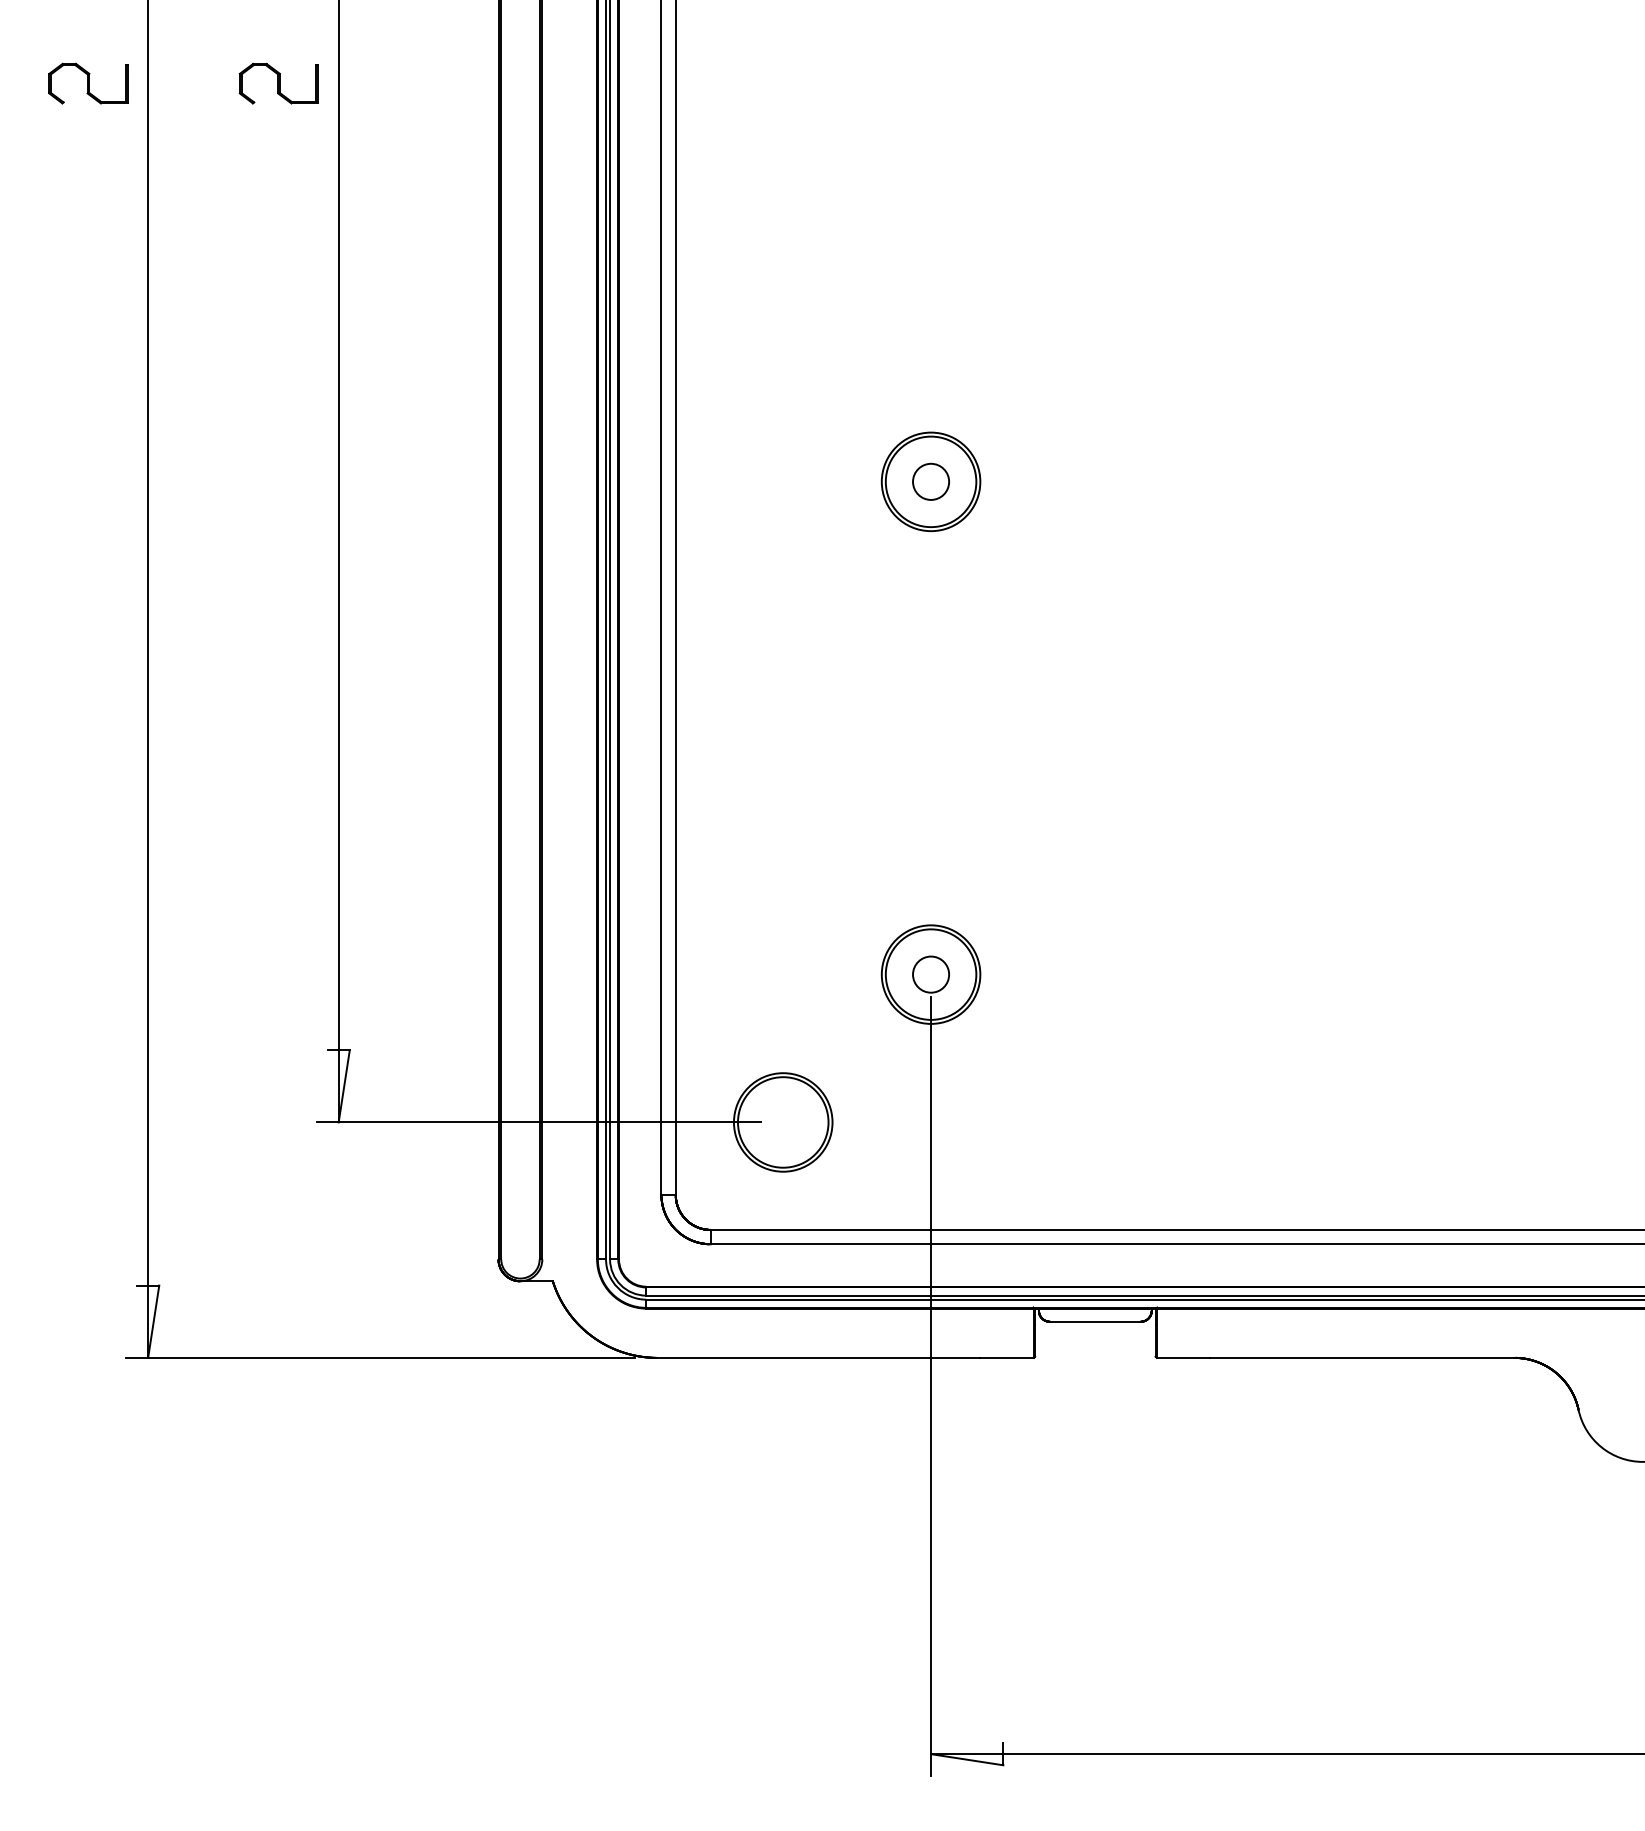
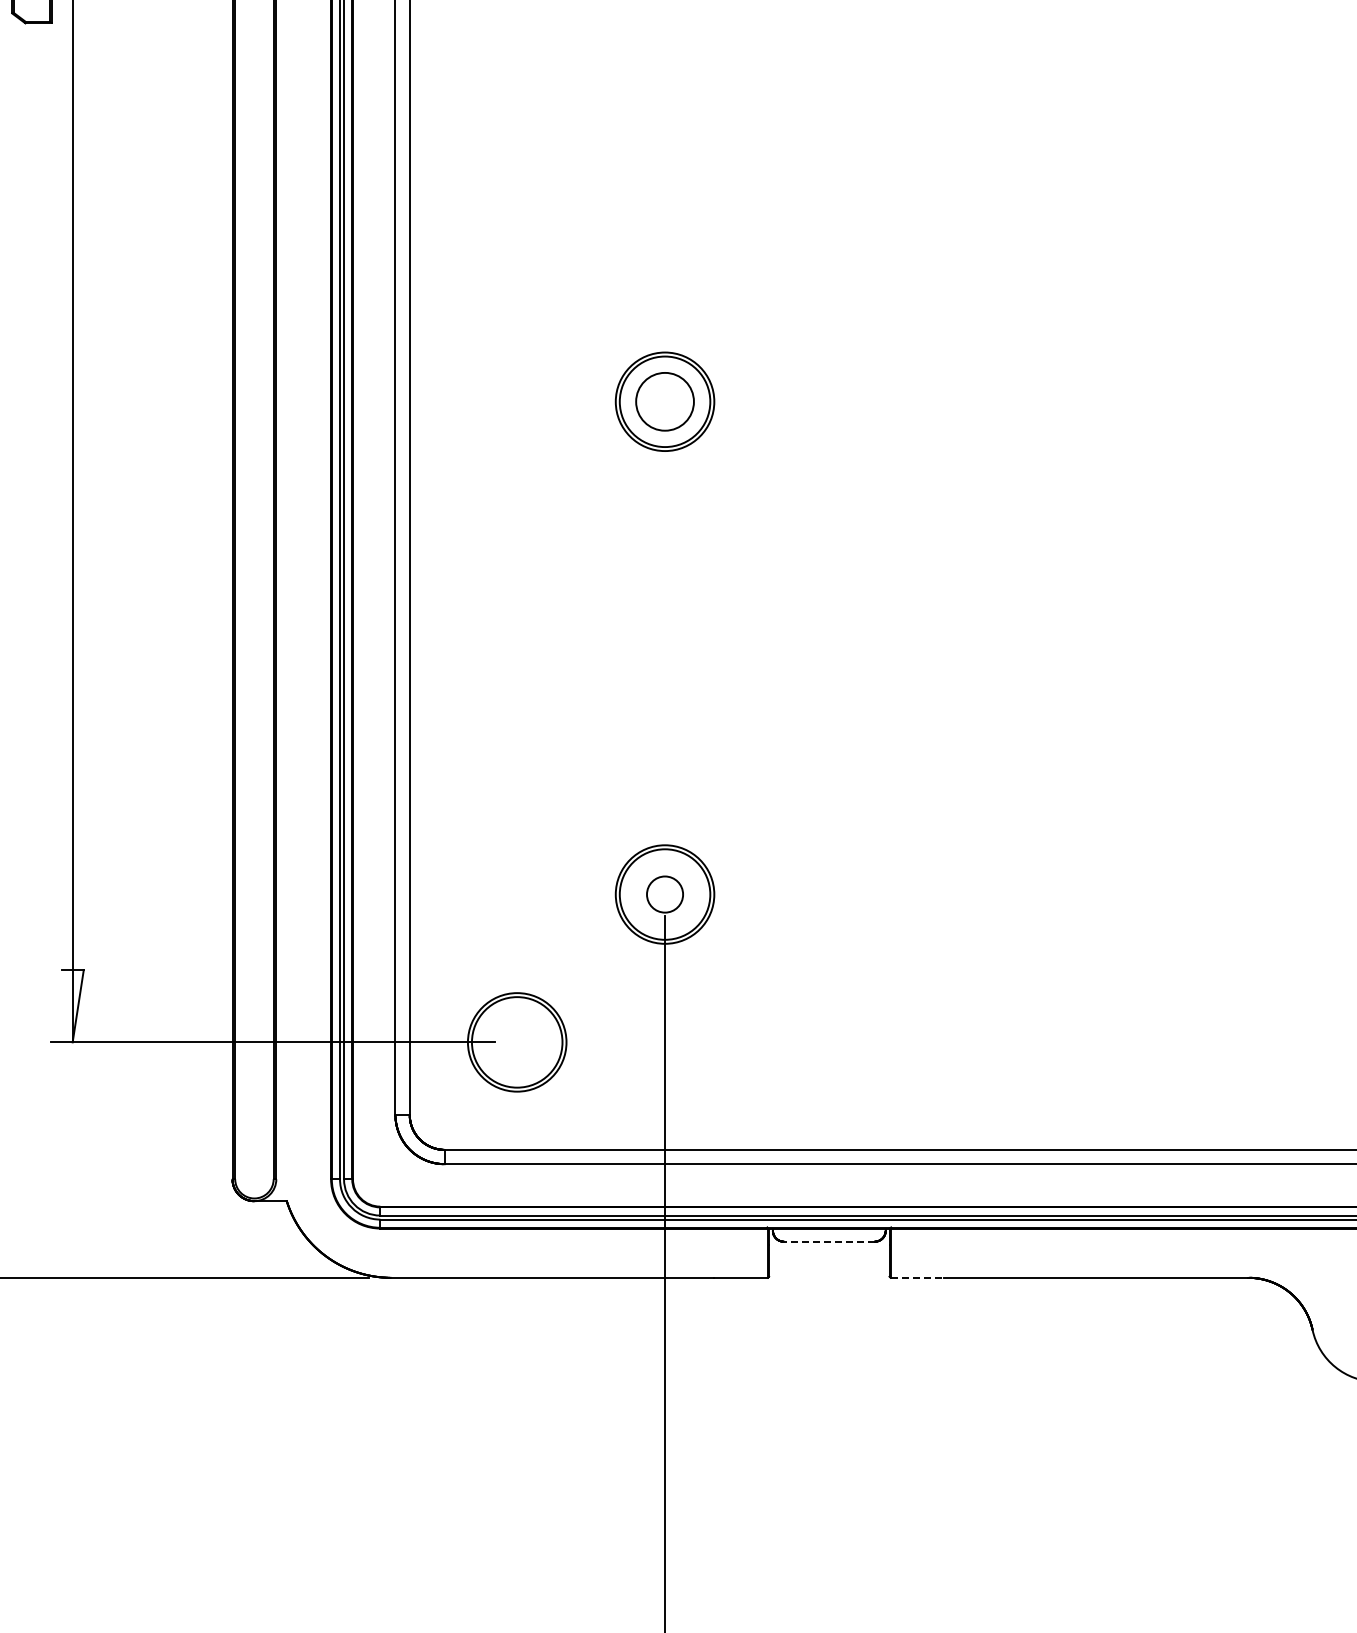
circle: (931, 481) -> (665, 401), size x1.6
line: (1094, 1321) -> (828, 1241), solid -> dashed
line: (1183, 1357) -> (917, 1277), solid -> dashed

